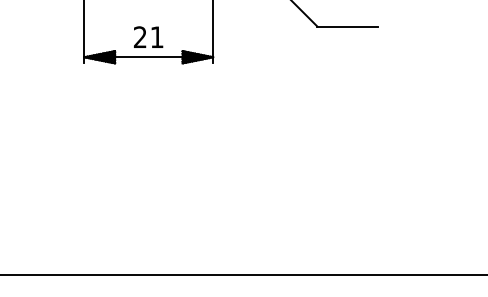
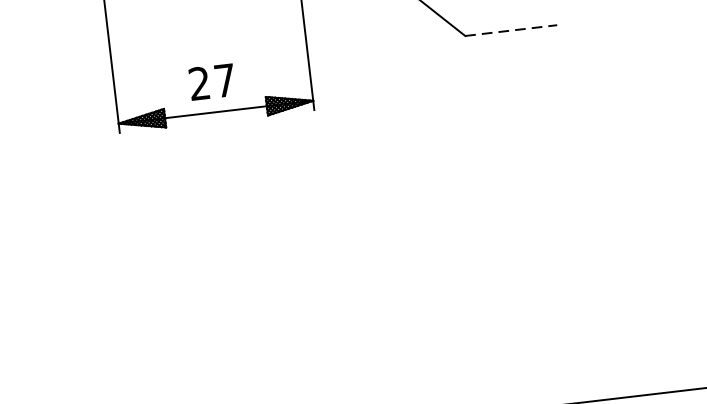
line: (348, 26) -> (512, 30), solid -> dashed
text: (157, 36) -> (225, 79), 21 -> 27

